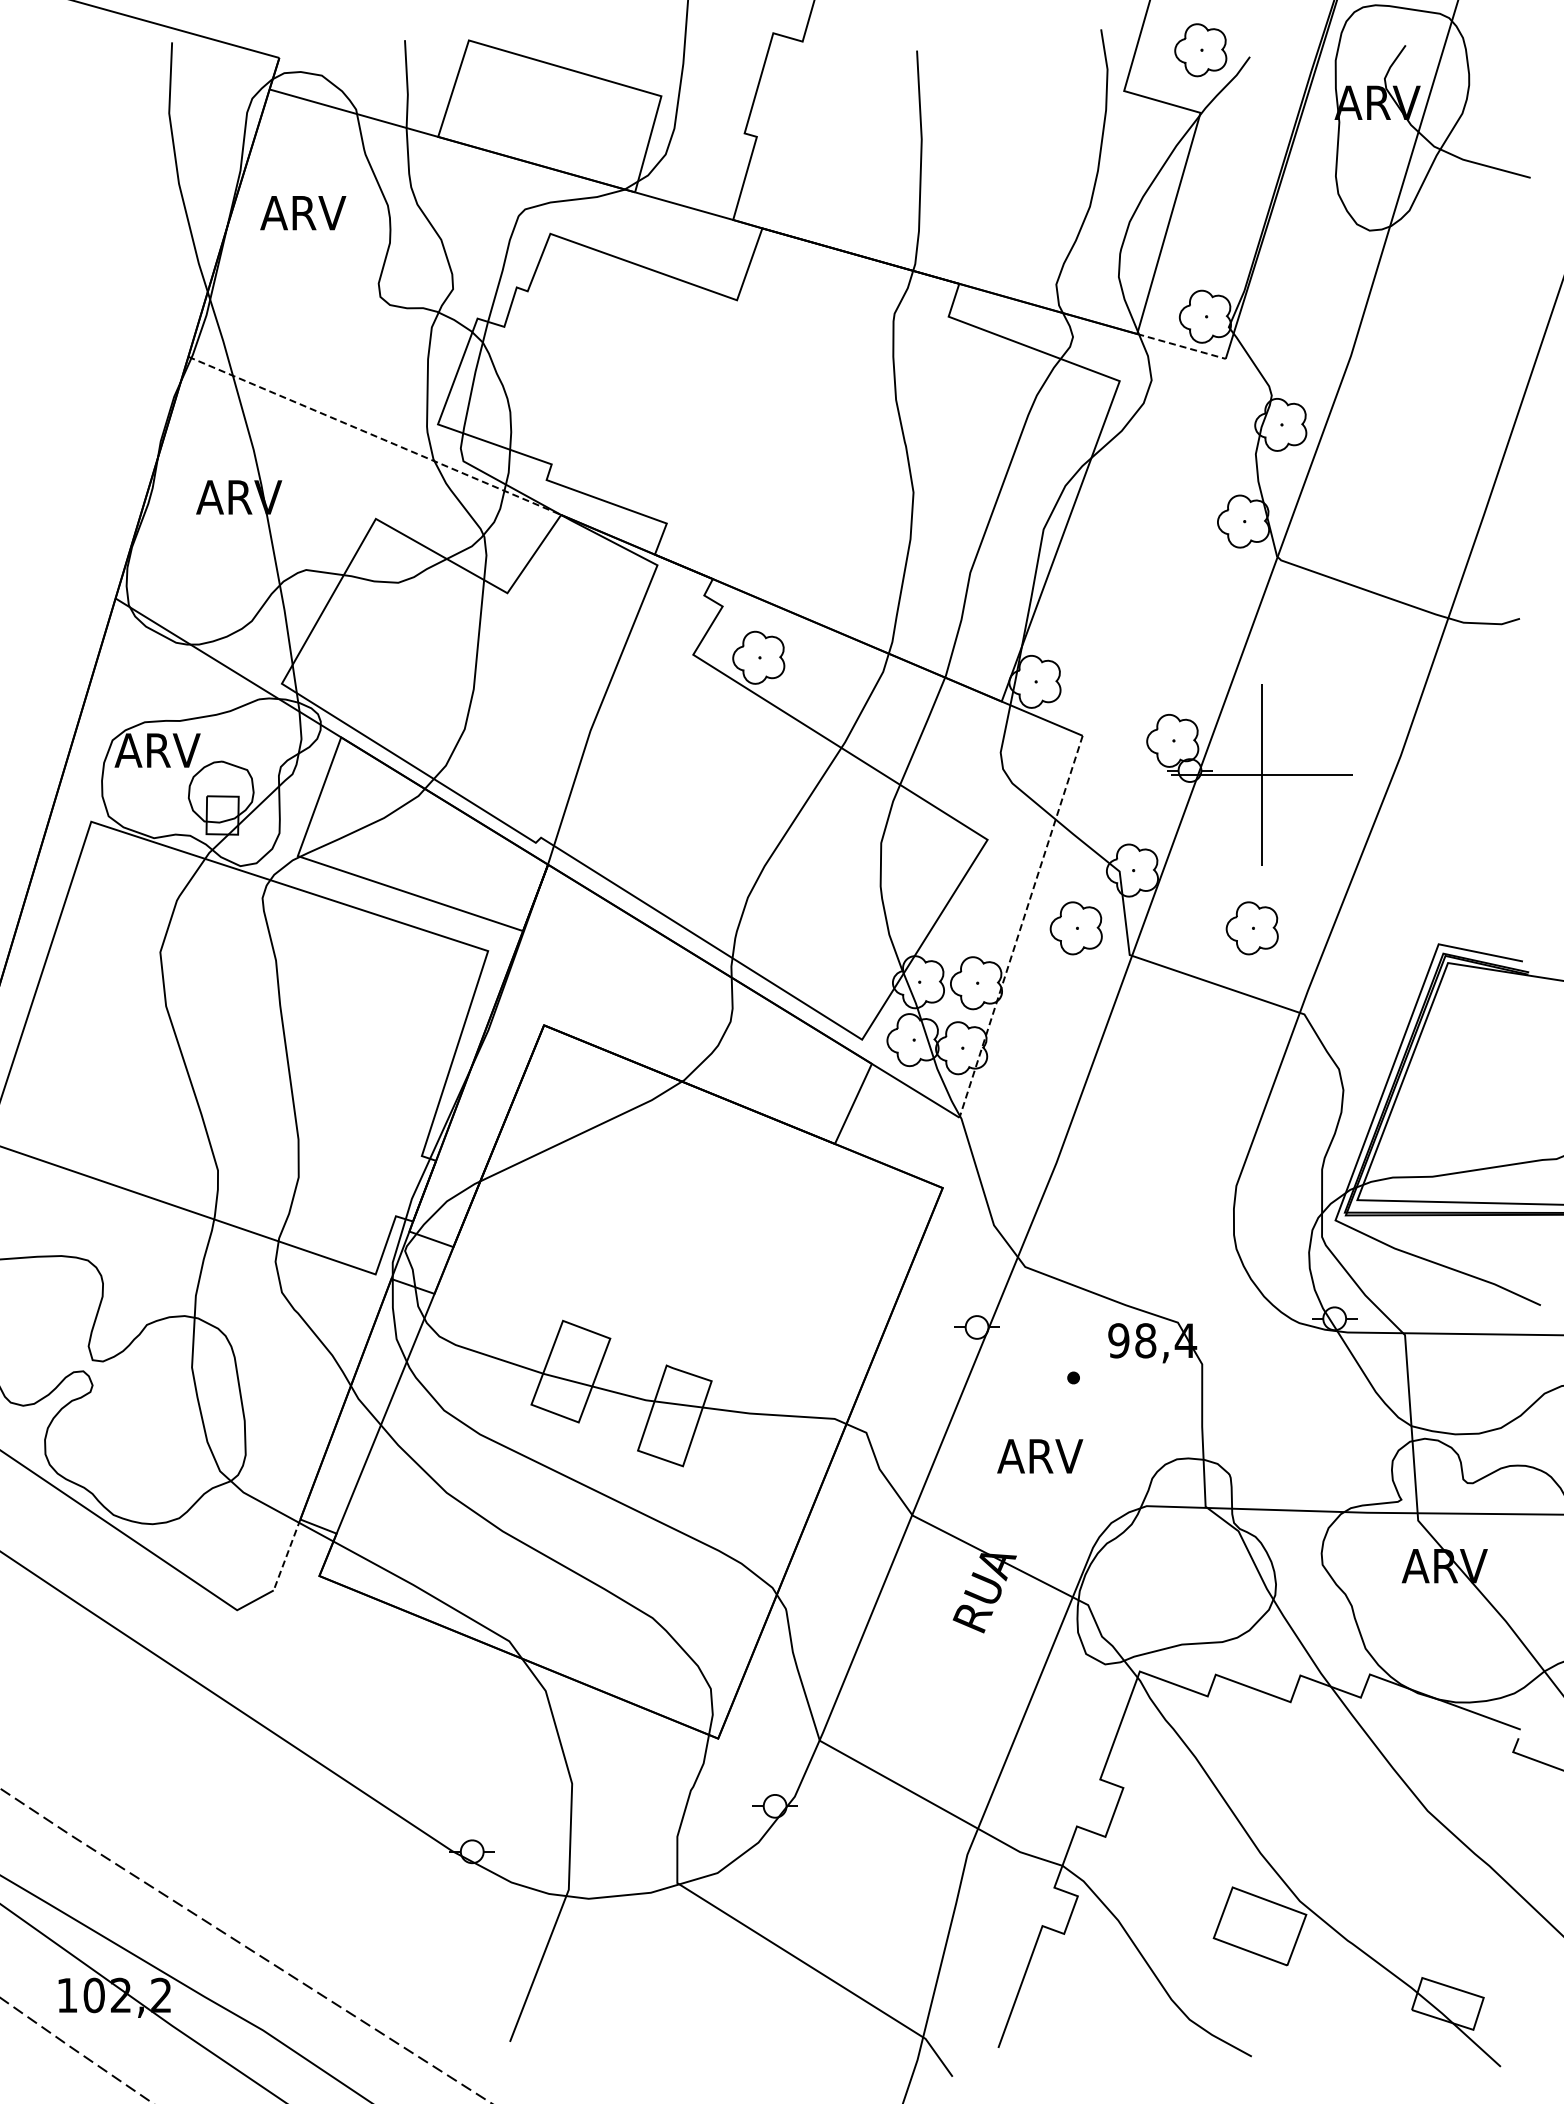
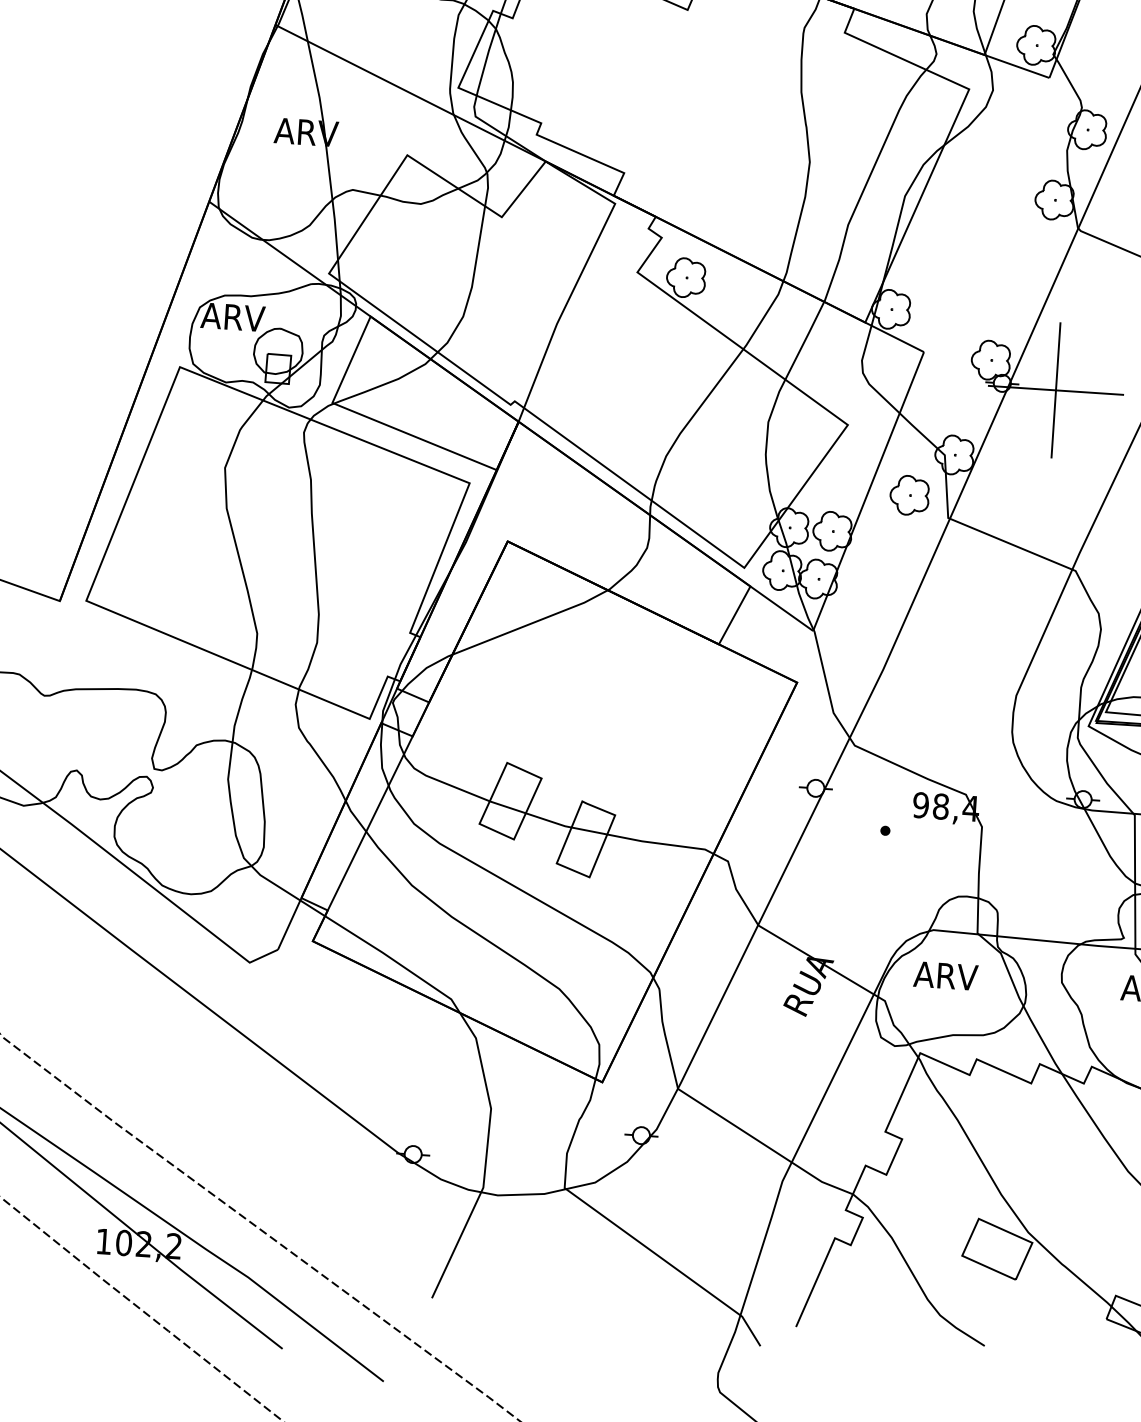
line: (1181, 346) -> (1017, 66), dashed -> solid
line: (375, 436) -> (411, 93), dashed -> solid
line: (1021, 926) -> (868, 491), dashed -> solid
part: (1251, 928) -> (1040, 504), removed
text: (1040, 1456) -> (946, 976), moved
line: (287, 1554) -> (290, 923), dashed -> solid

